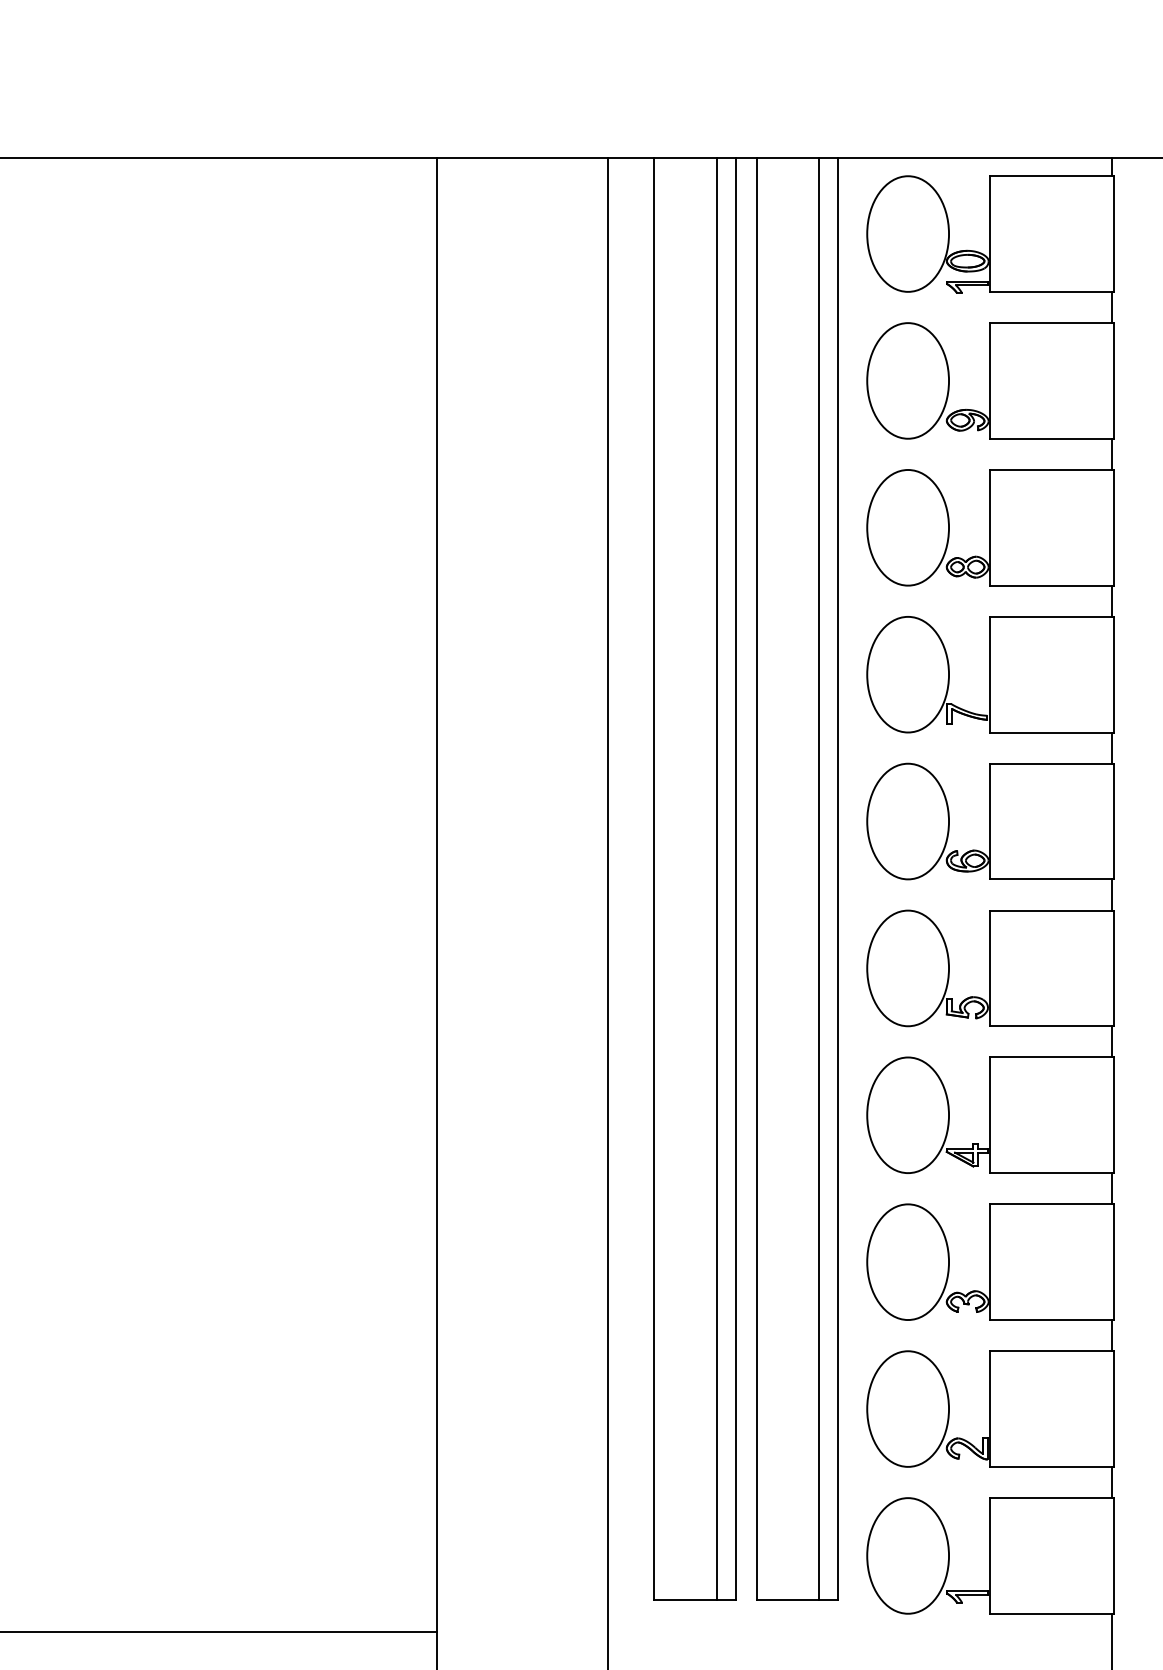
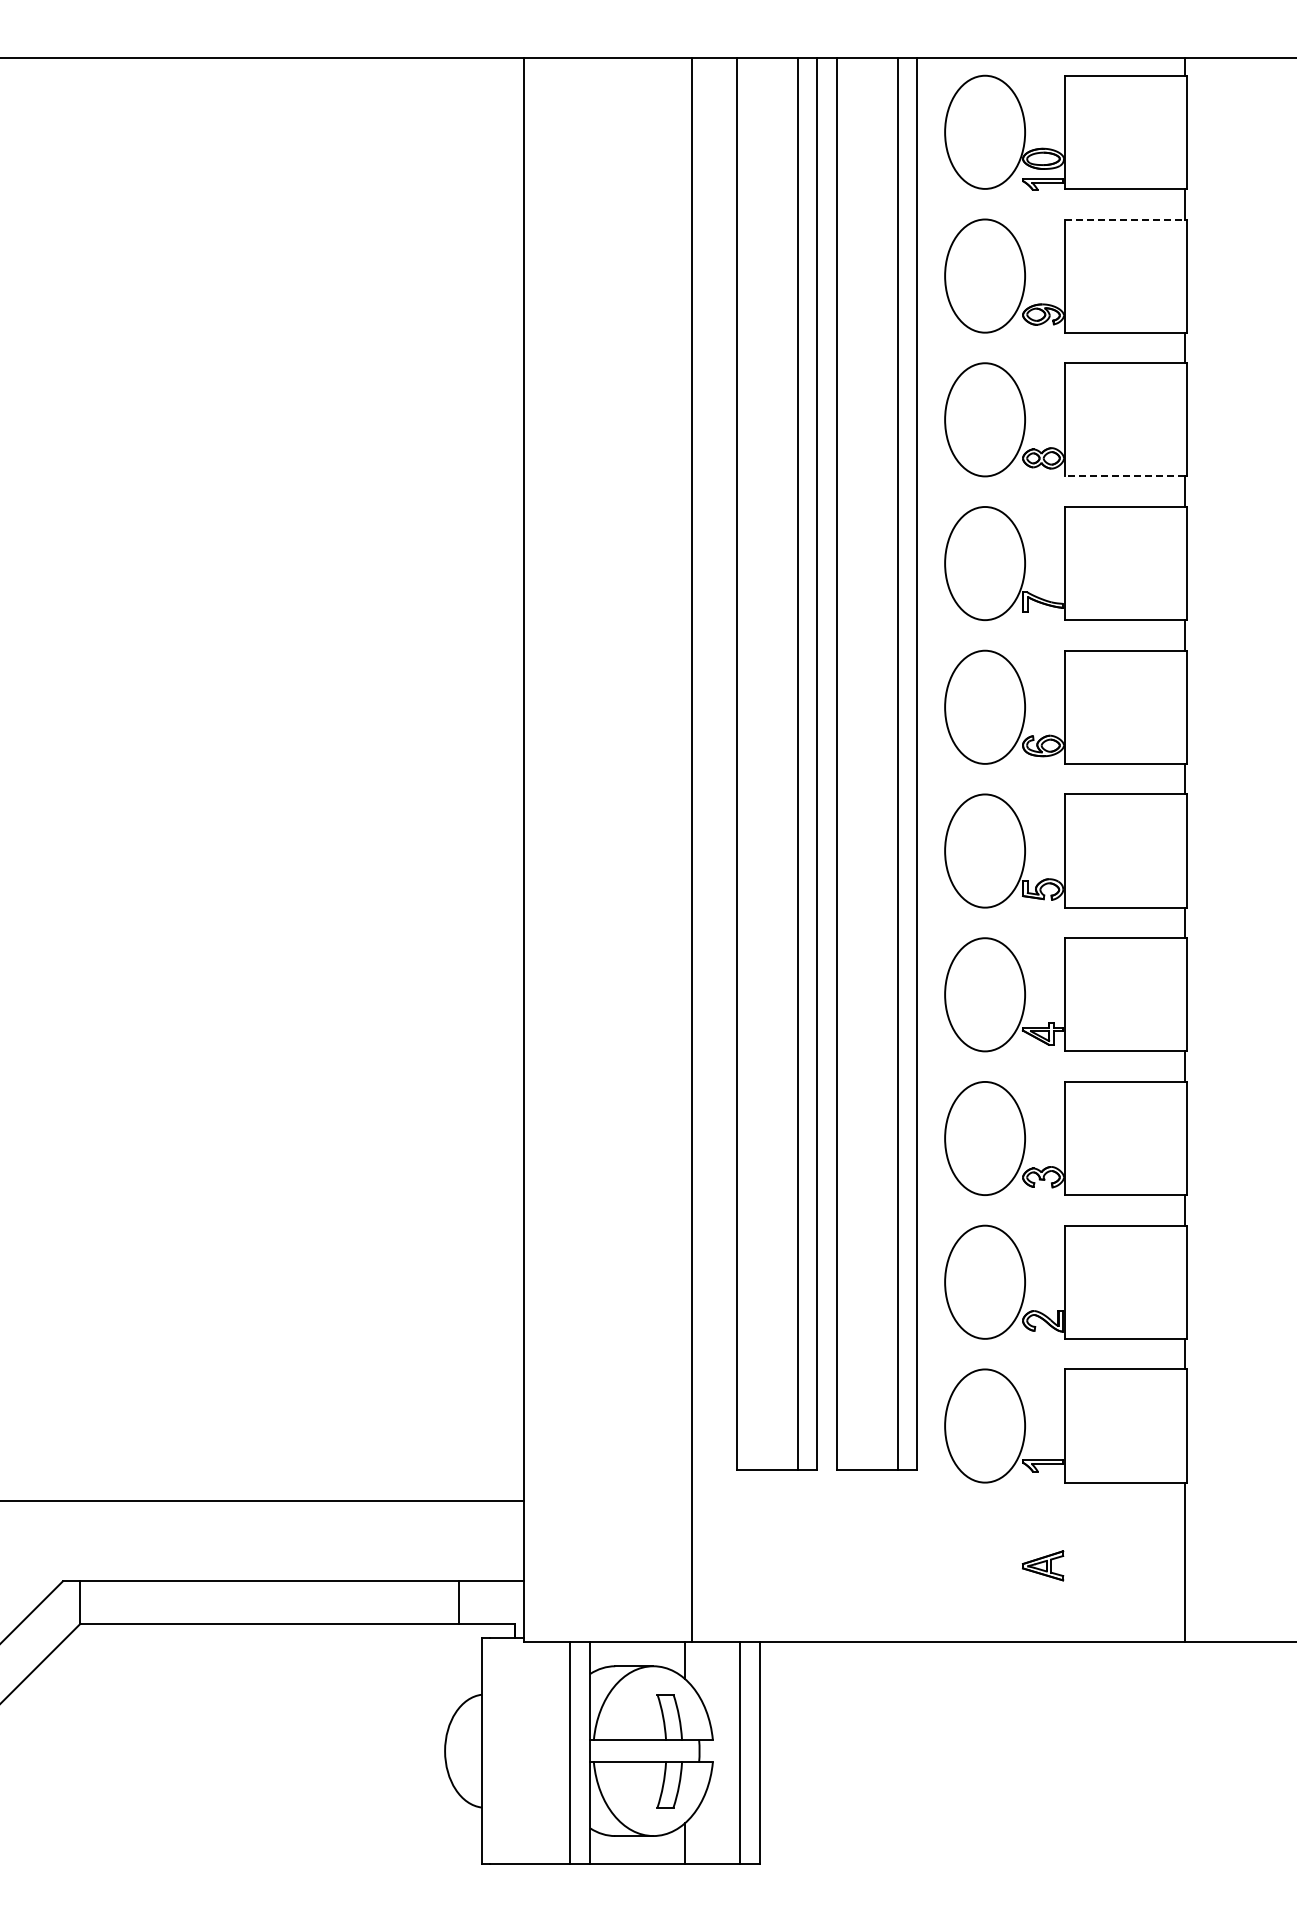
line: (1051, 323) -> (1125, 219), solid -> dashed
line: (1051, 585) -> (1125, 476), solid -> dashed

